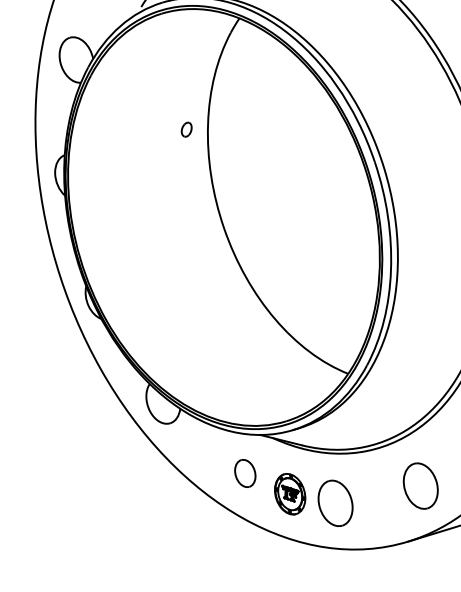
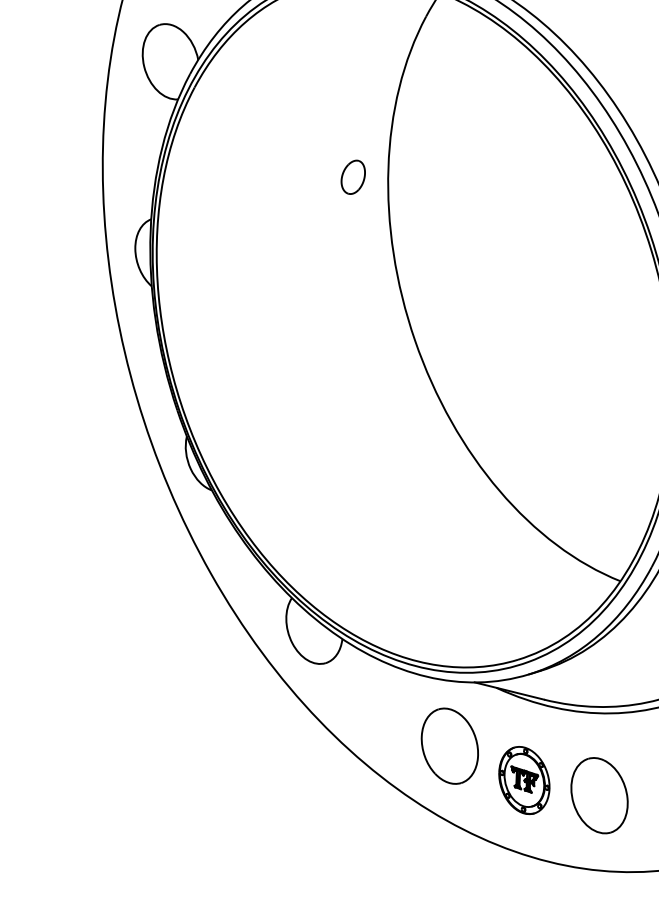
part: (186, 129) -> (352, 176), size x1.43
part: (245, 473) -> (450, 746), size x1.67

